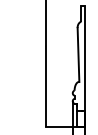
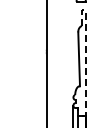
line: (85, 47) -> (86, 51), solid -> dashed

